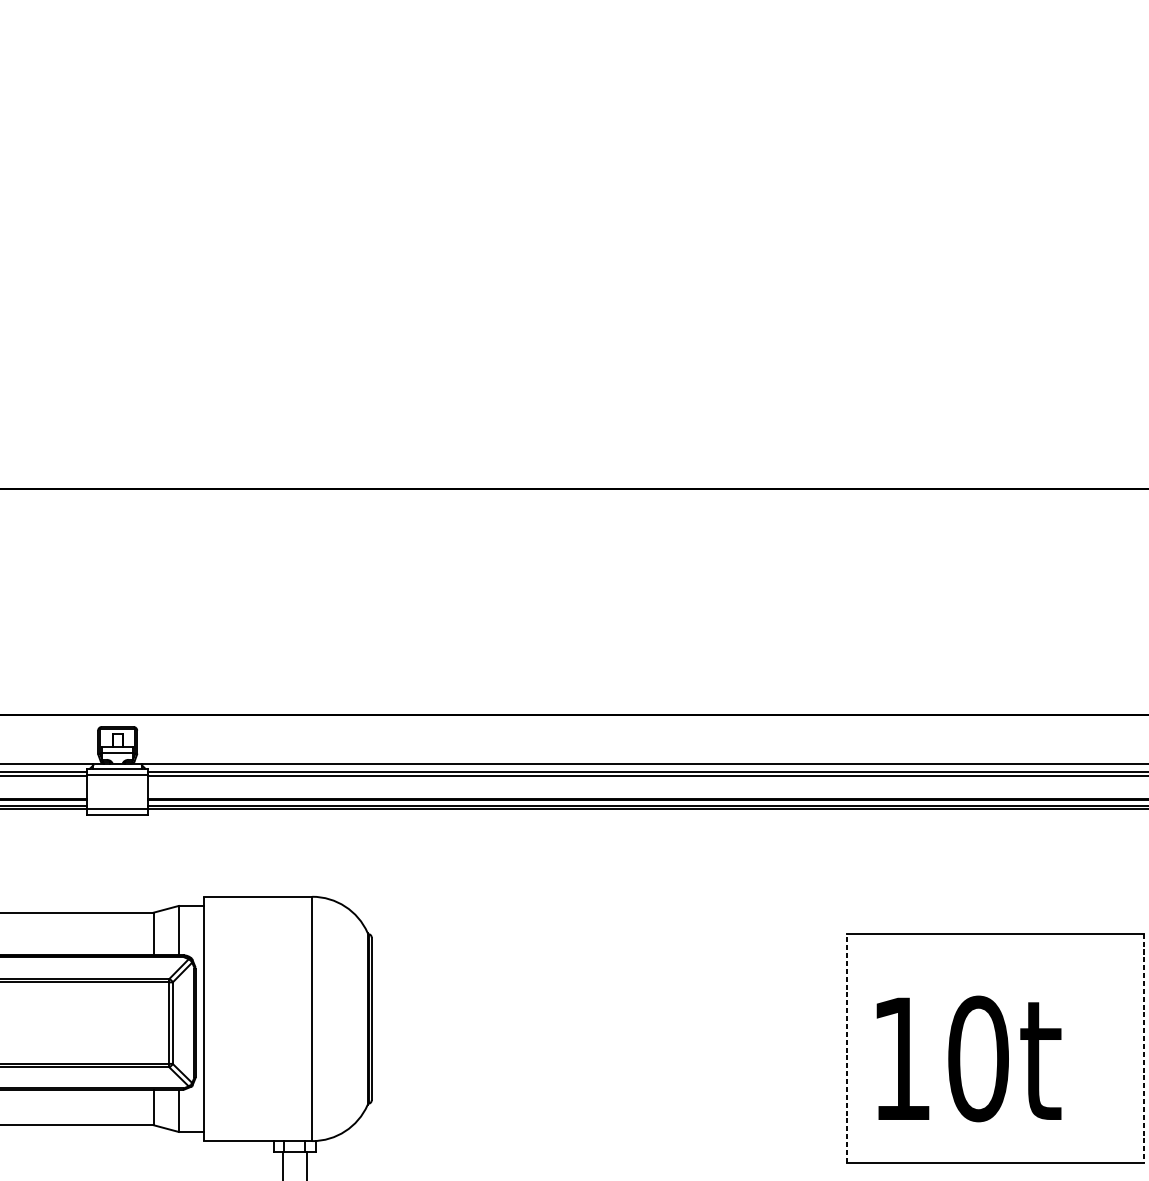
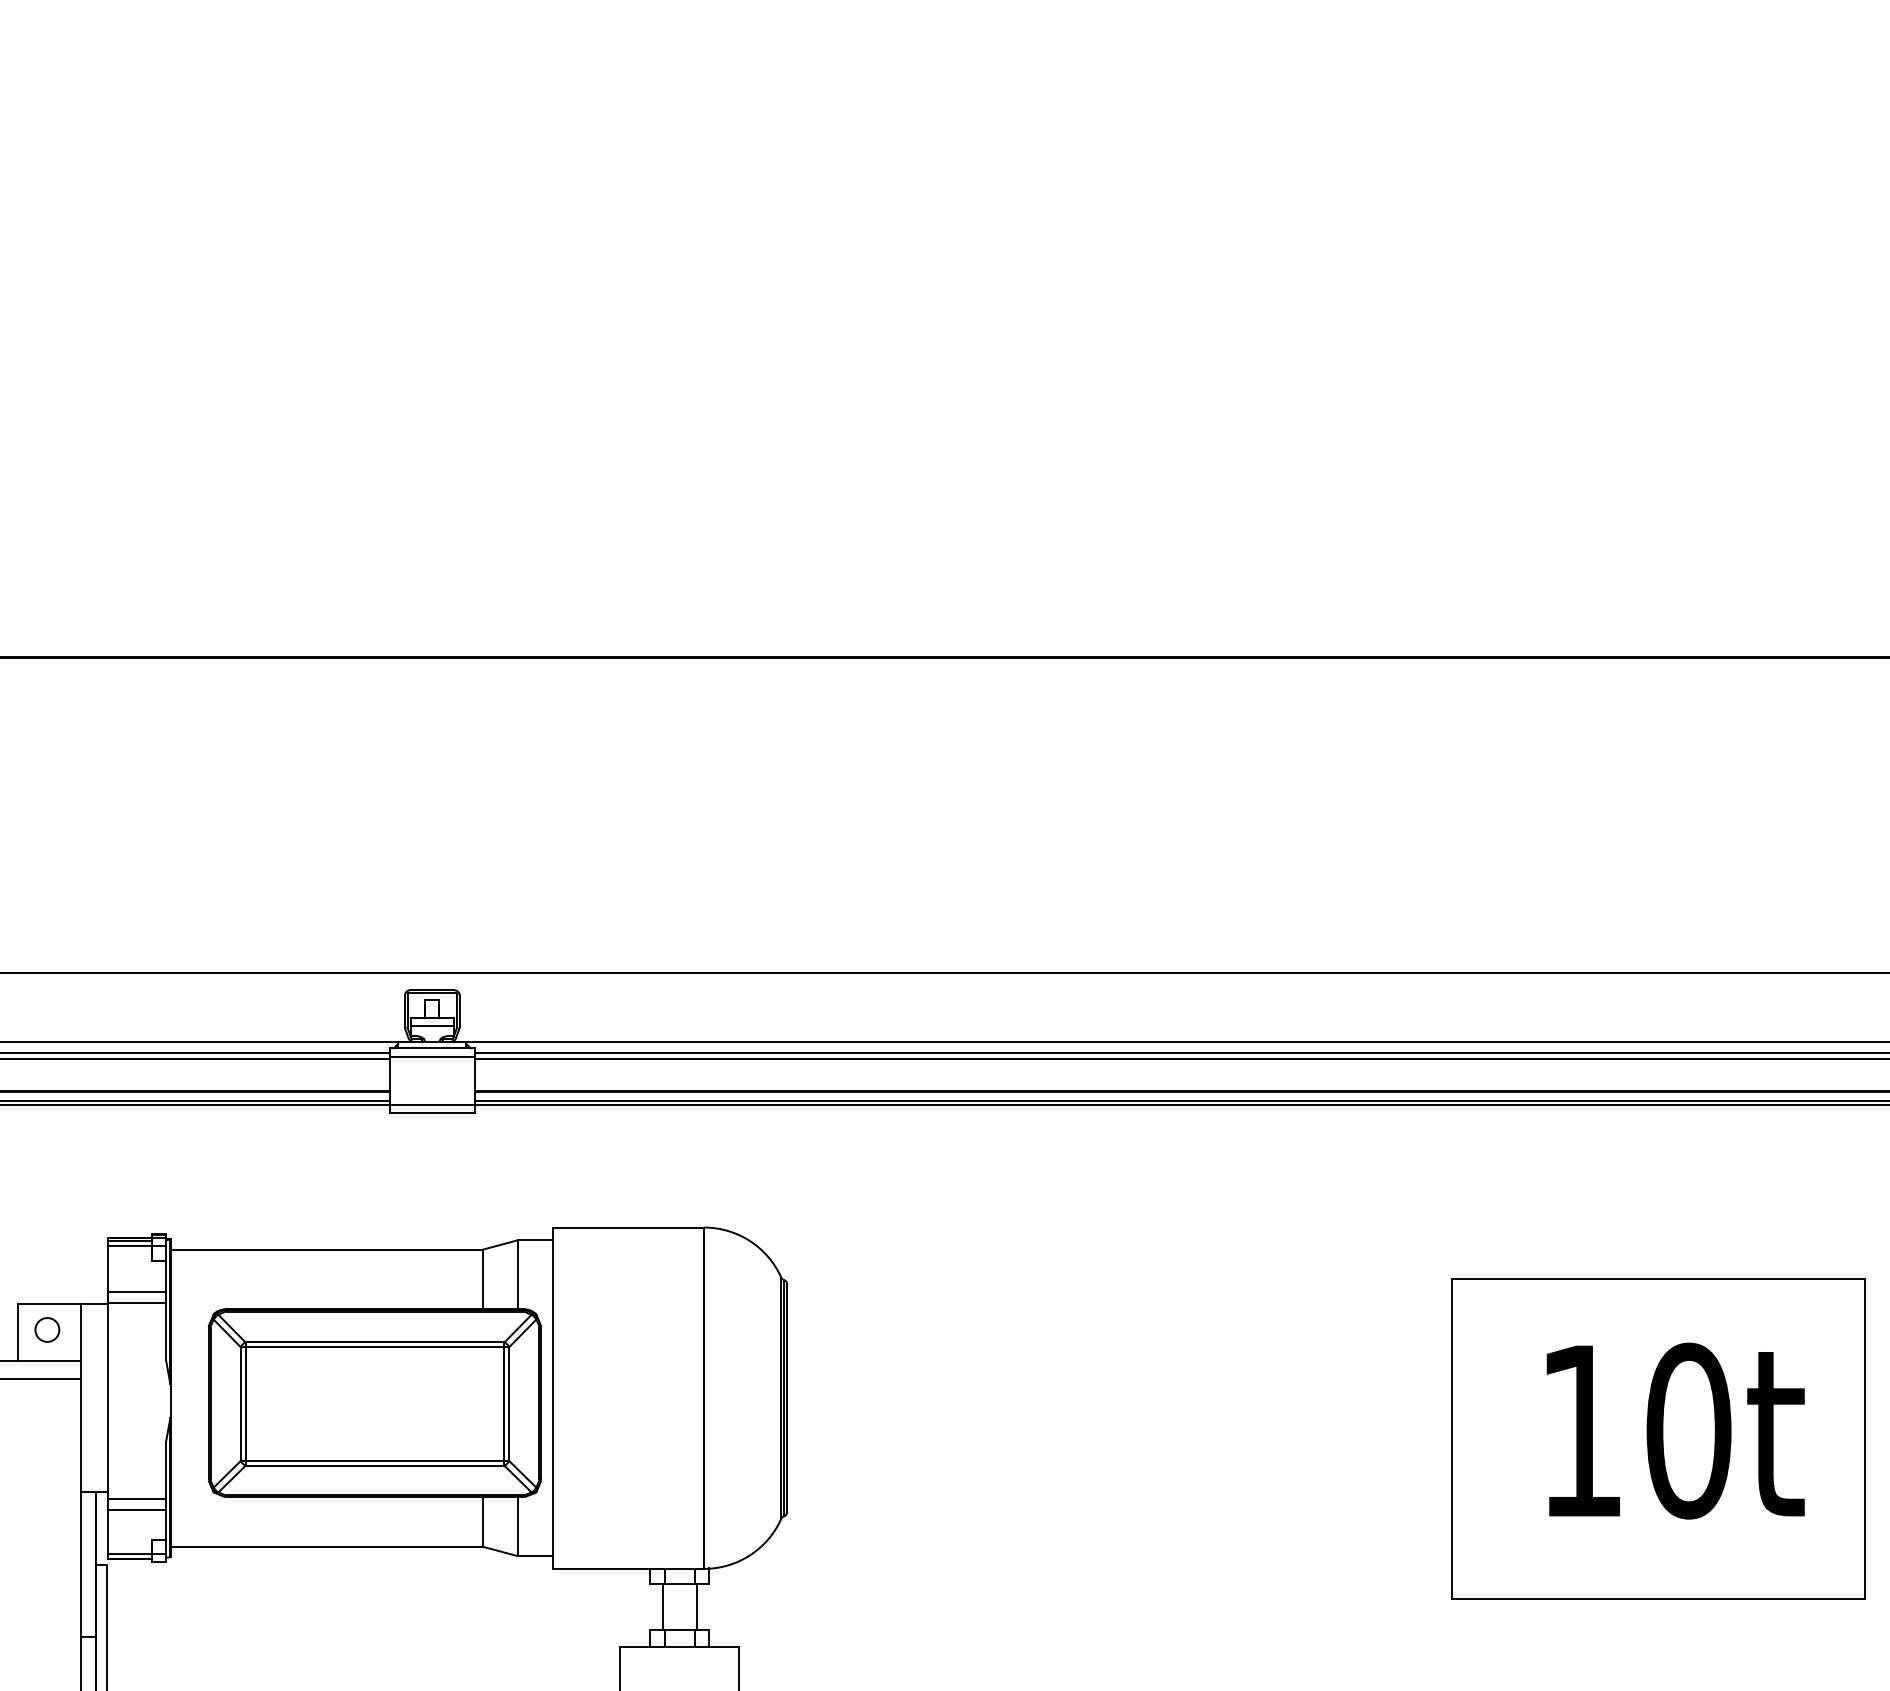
line: (847, 1047) -> (1451, 1438), dashed -> solid
line: (1143, 1048) -> (1865, 1439), dashed -> solid
text: (968, 1058) -> (1675, 1430), moved

